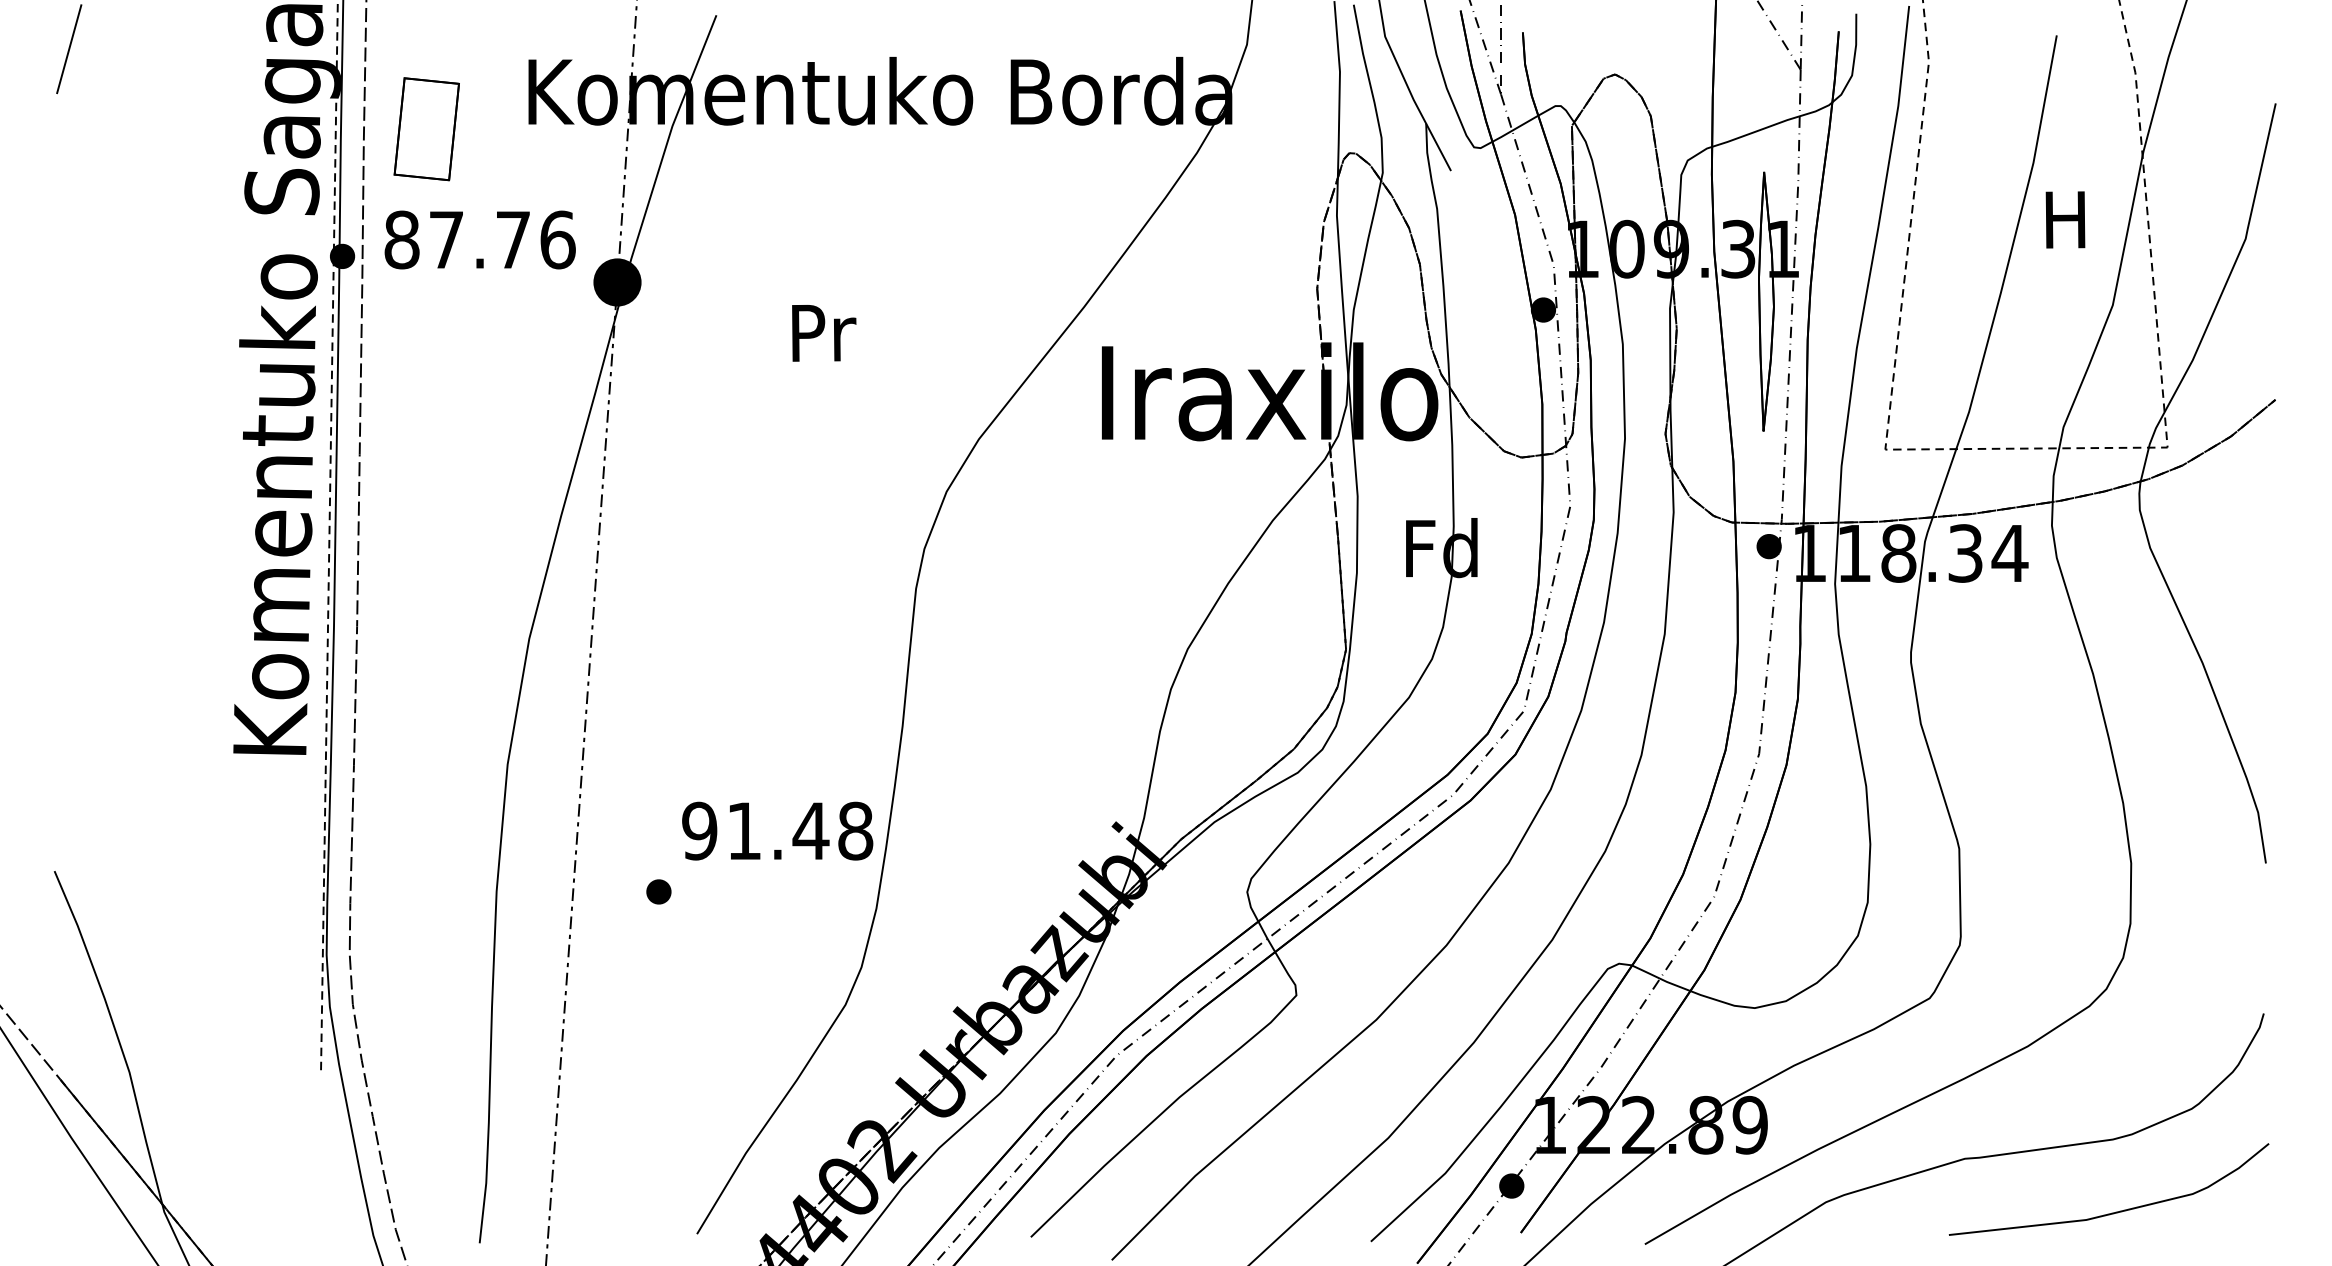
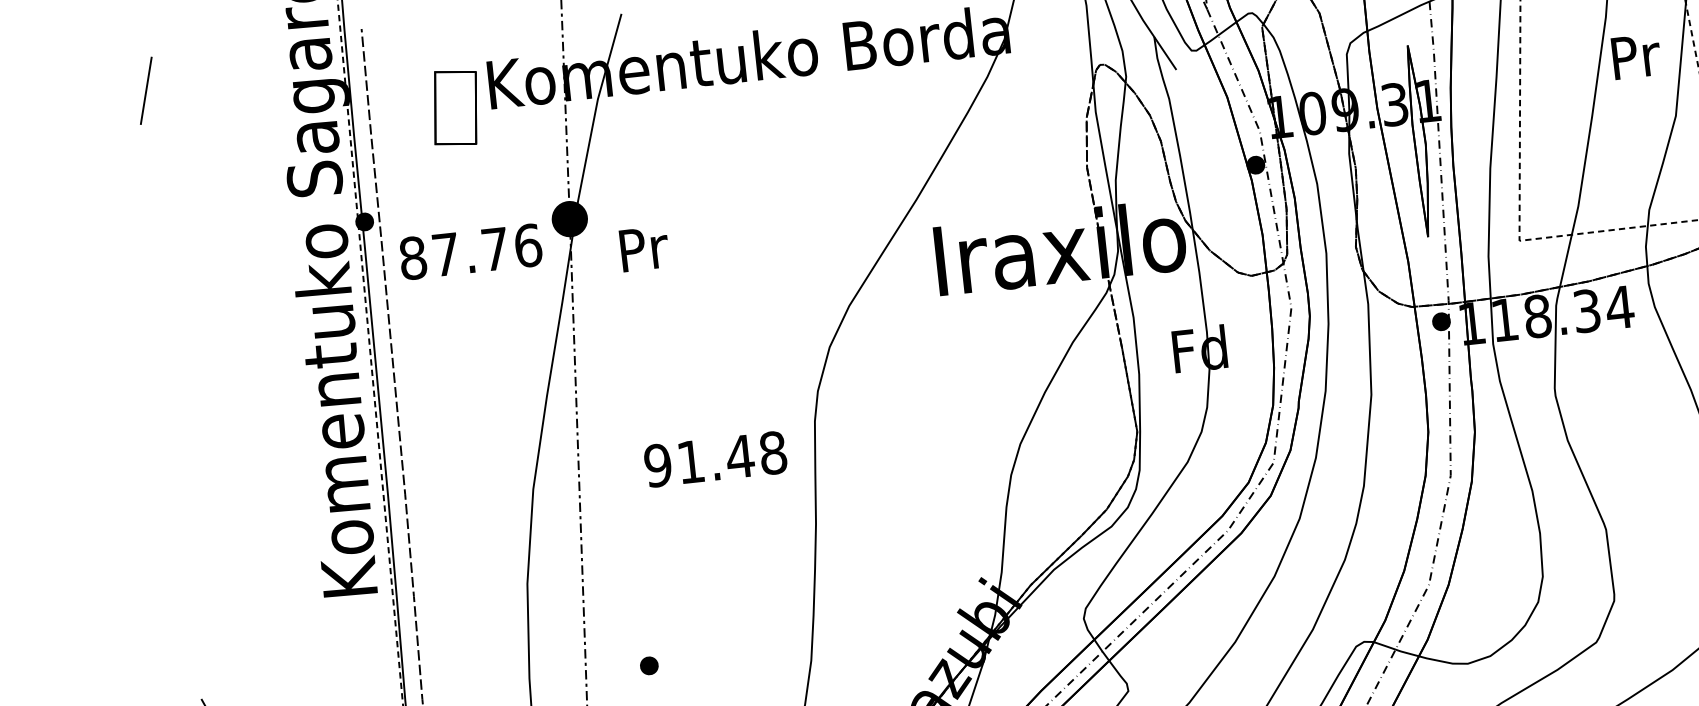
part: (426, 129) -> (455, 108), moved
text: (2068, 219) -> (1636, 56), H -> Pr
text: (479, 239) -> (470, 251), moved
text: (824, 333) -> (644, 249), moved
text: (777, 830) -> (715, 458), moved

